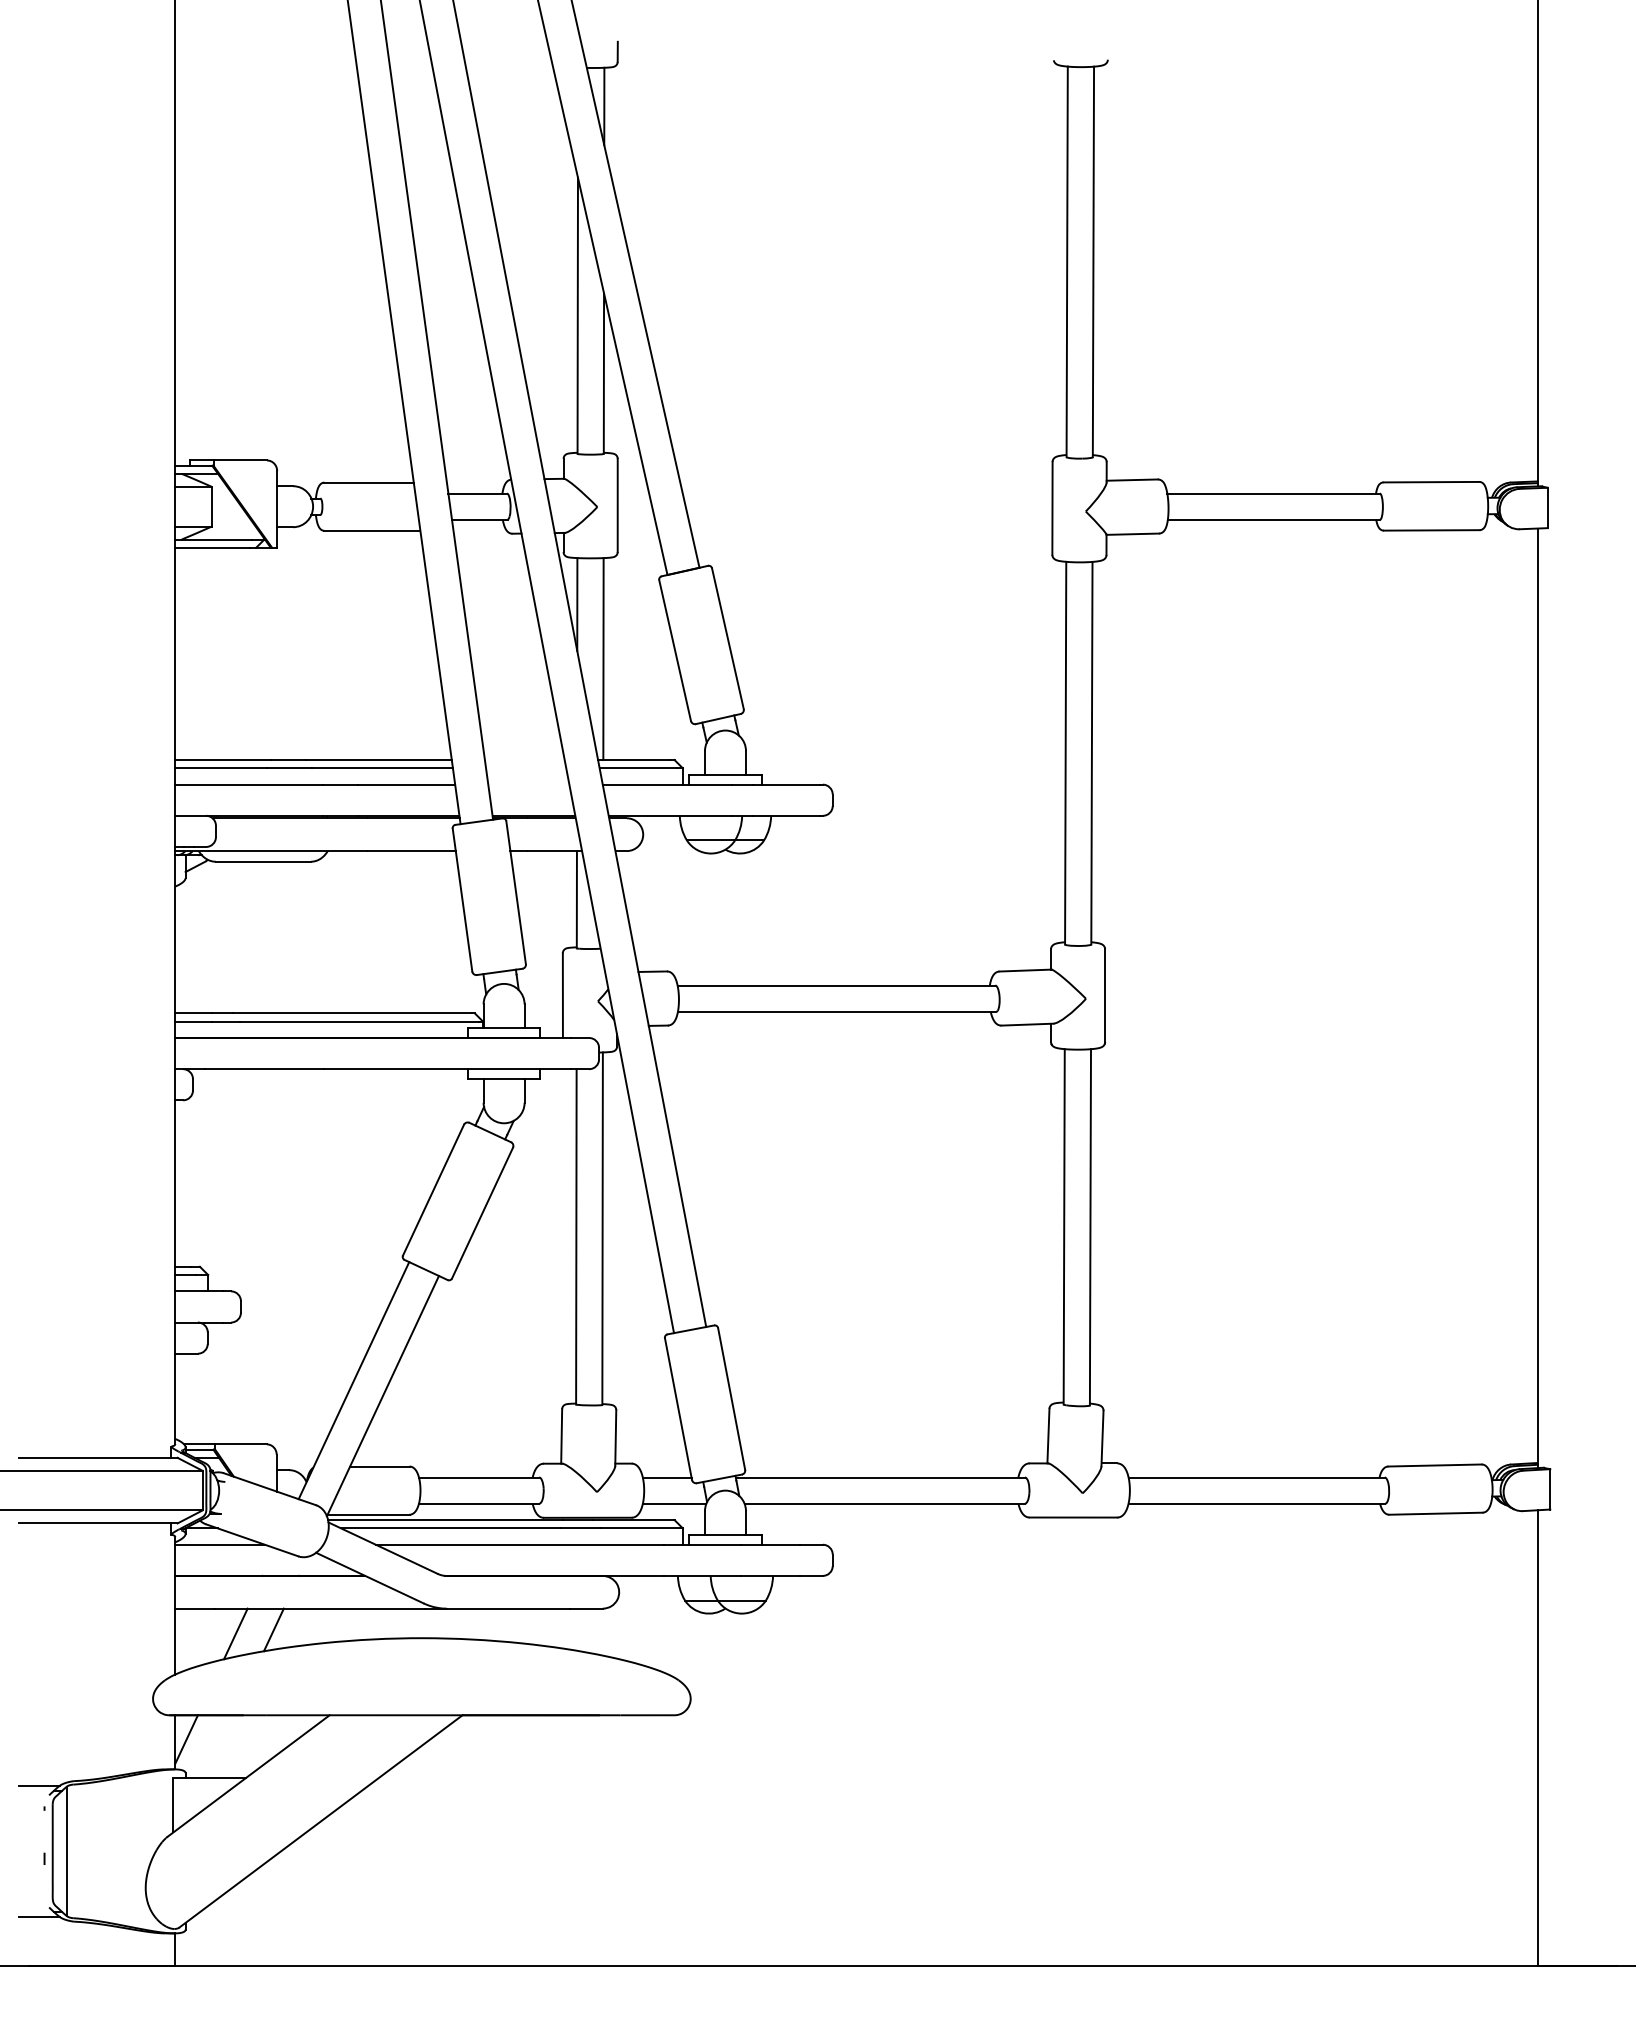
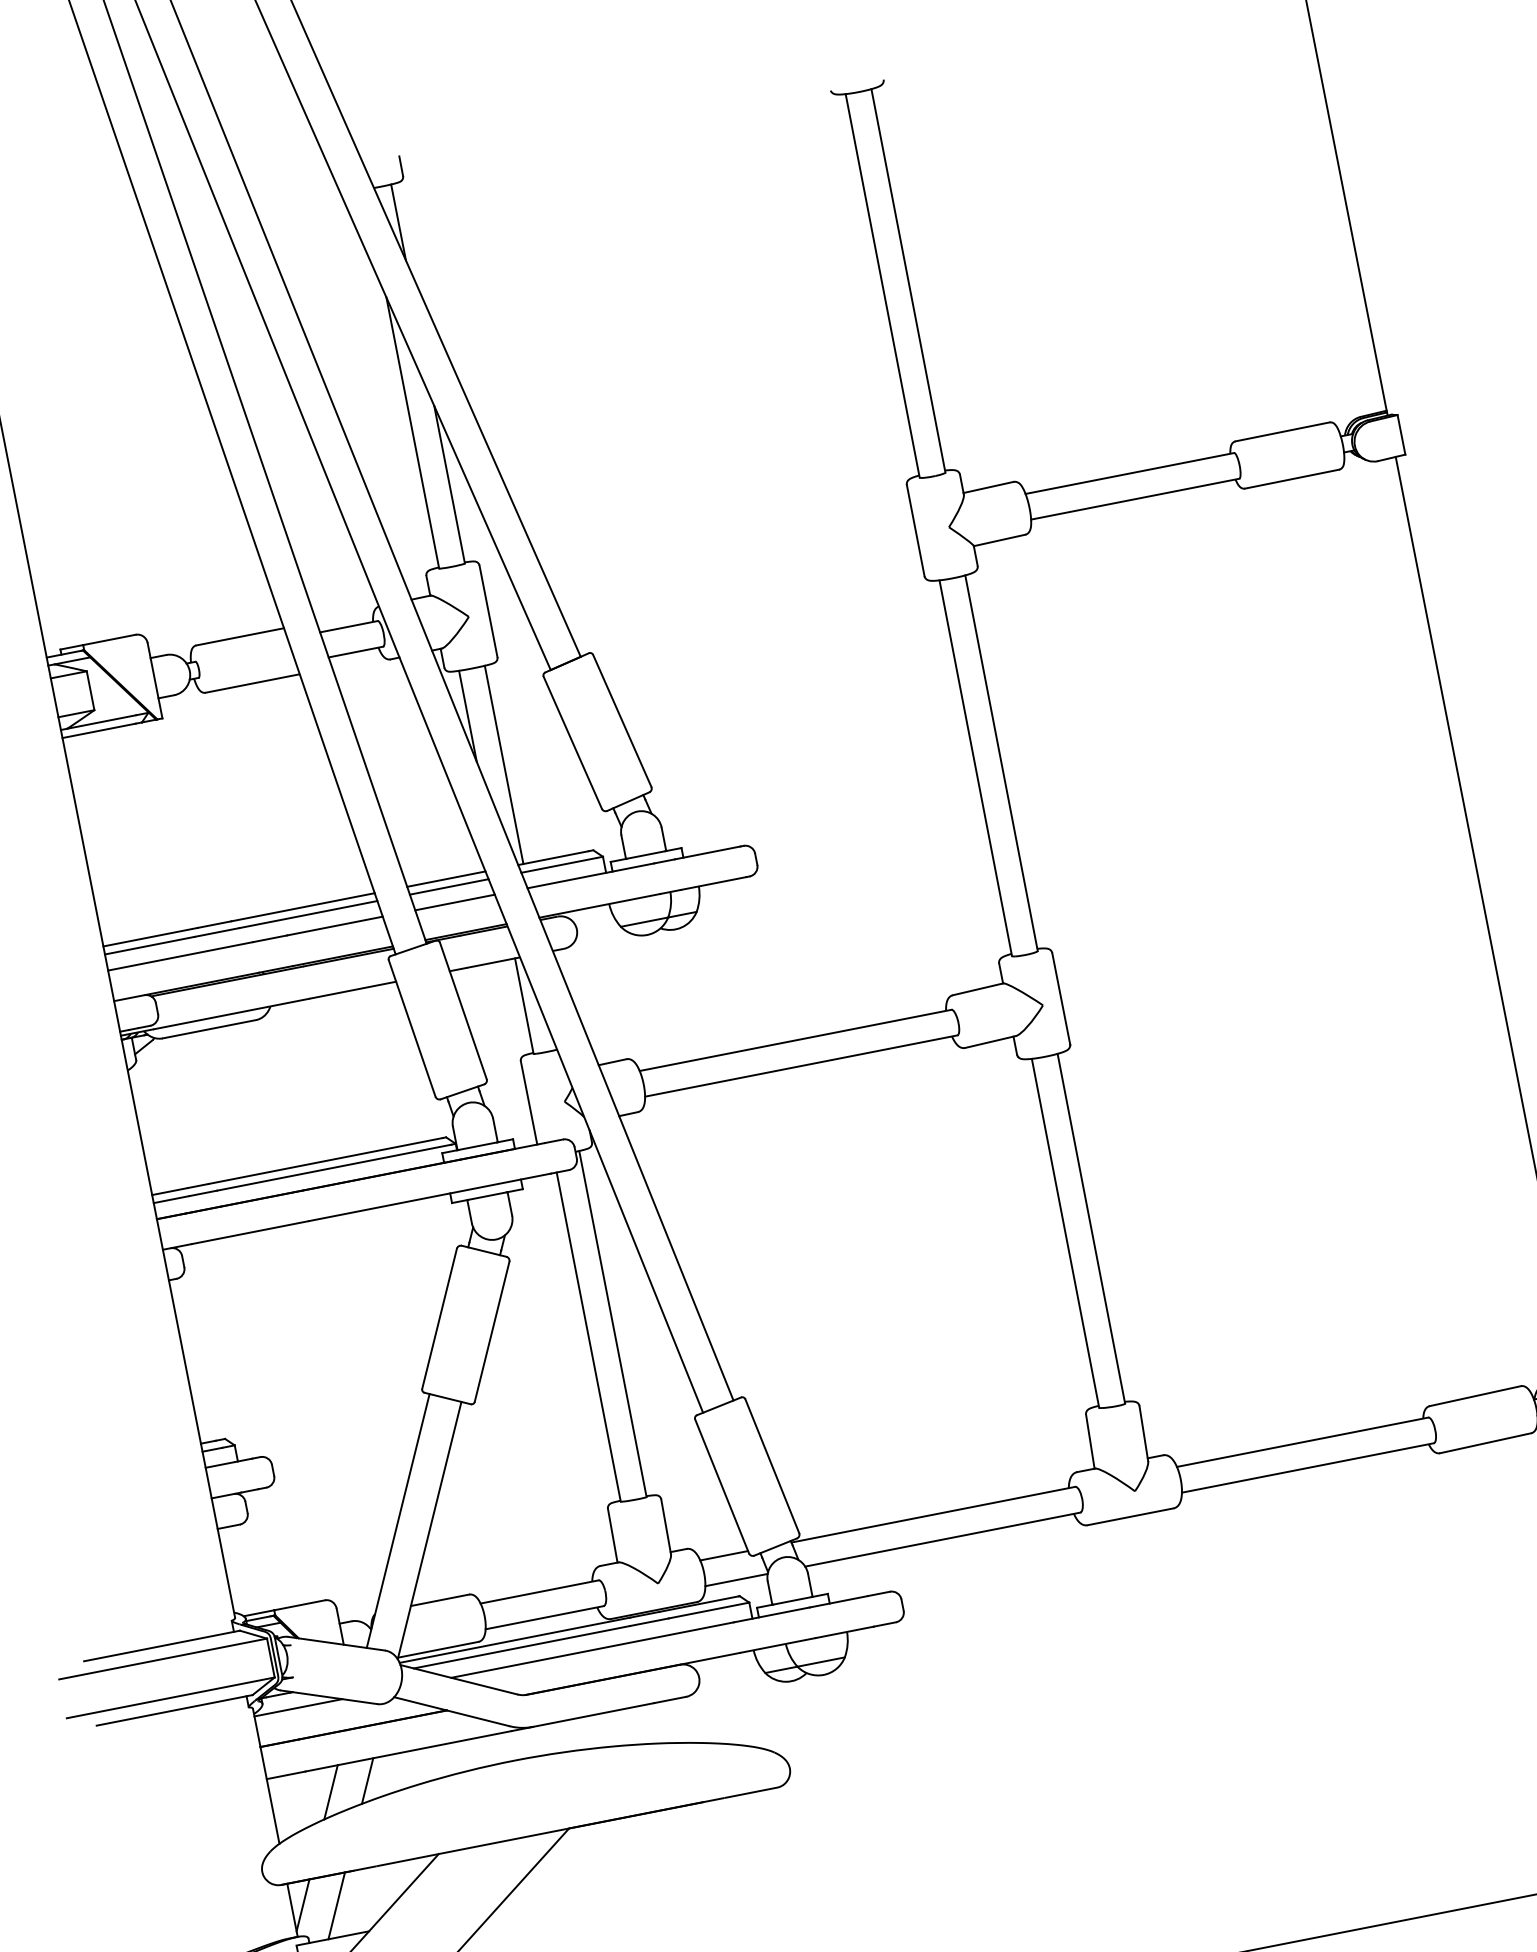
line: (524, 760) -> (446, 879), added
line: (526, 768) -> (449, 887), added
line: (528, 784) -> (454, 902), added
line: (219, 1746) -> (336, 1905), added

